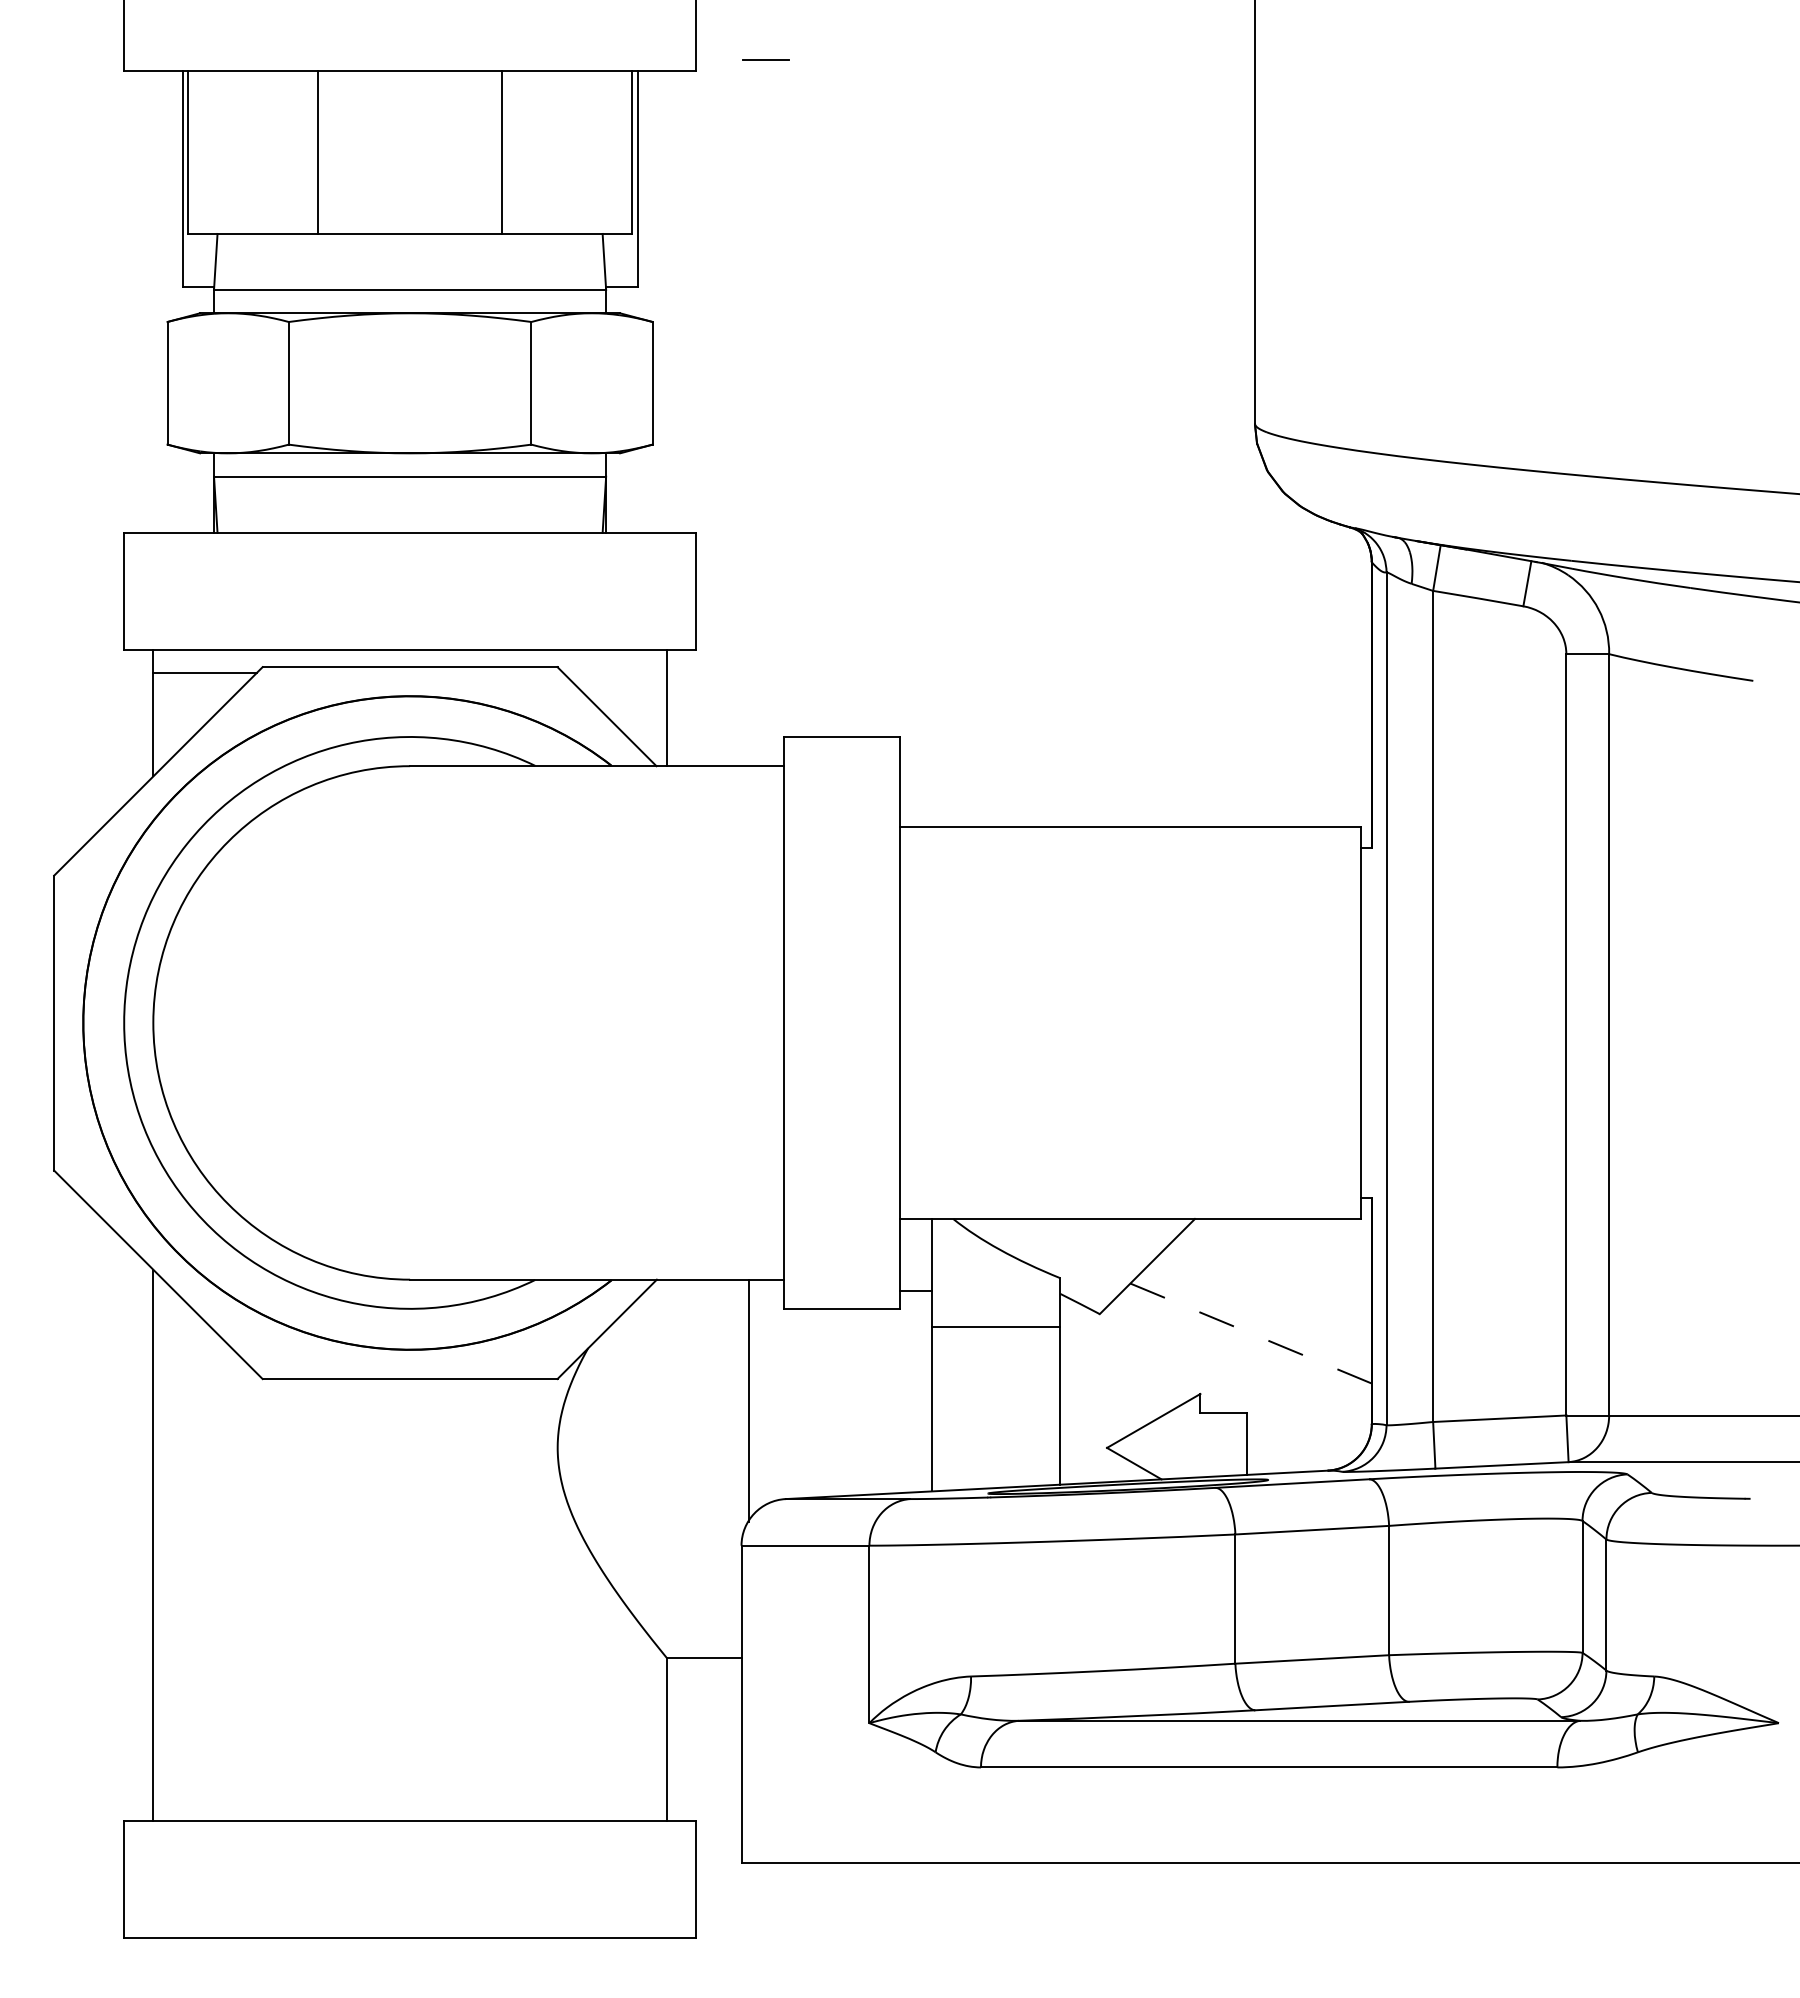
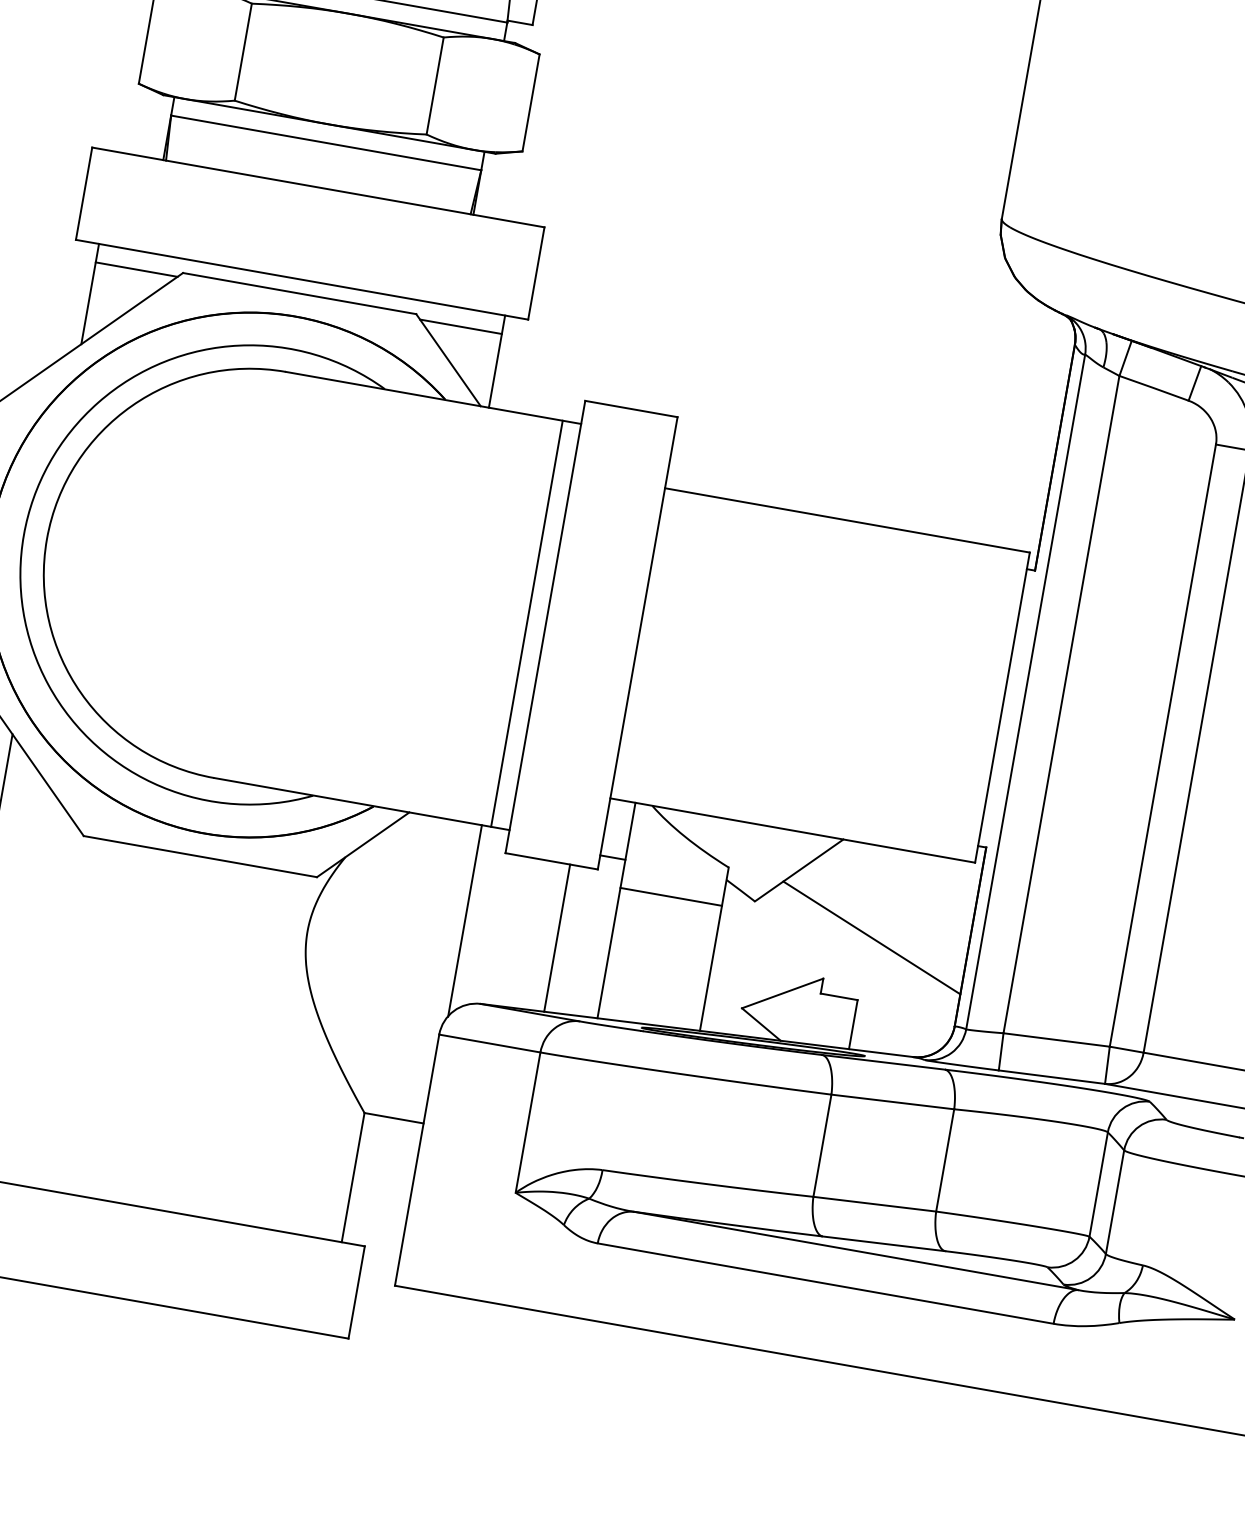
line: (614, 673) -> (460, 327), added
line: (760, 1022) -> (527, 623), added
line: (1251, 1333) -> (872, 937), dashed -> solid
line: (865, 1401) -> (557, 937), added

